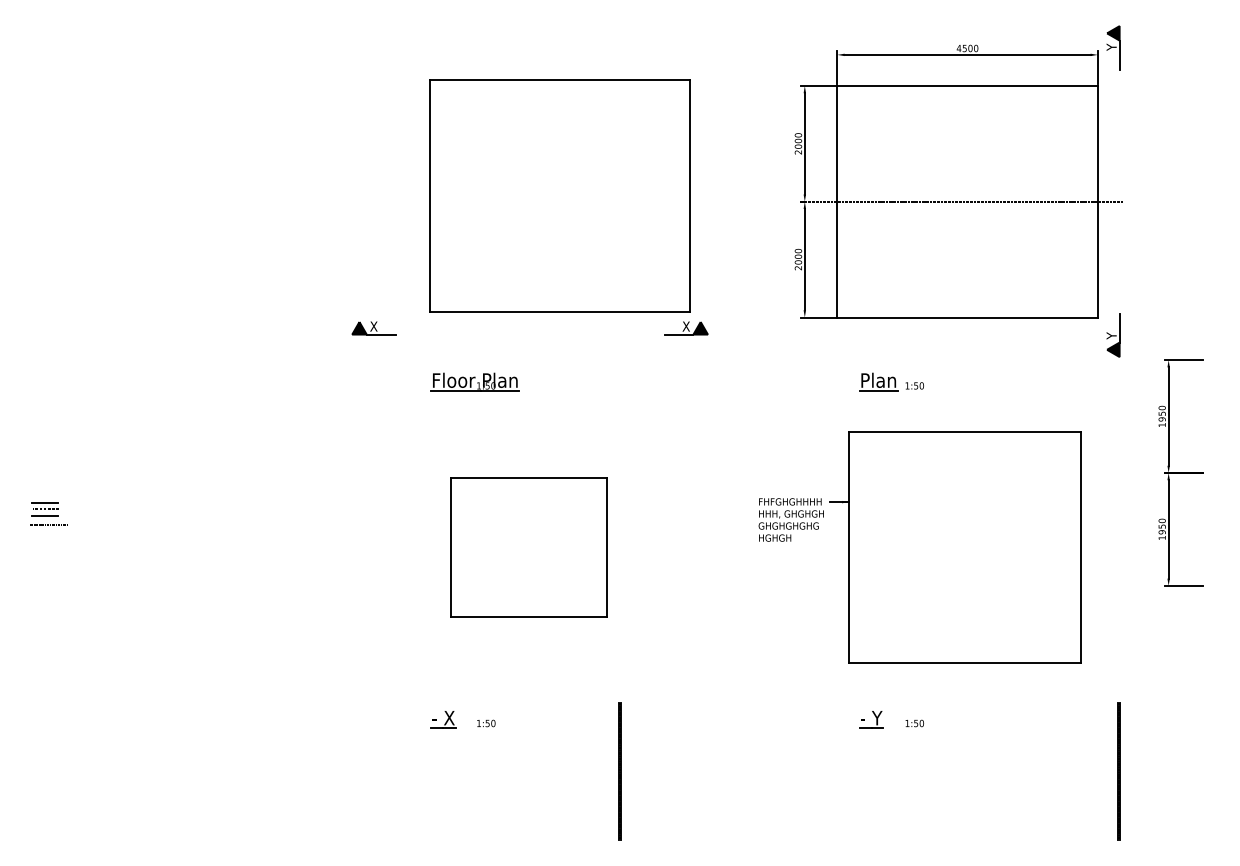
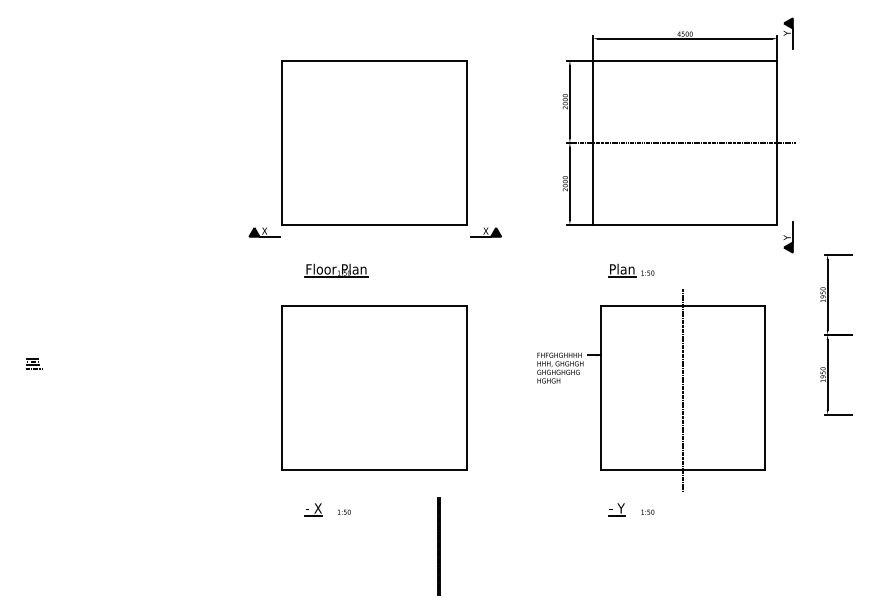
part: (559, 195) -> (374, 142), moved
part: (48, 513) -> (34, 363), size x0.62
part: (528, 547) -> (374, 387), size x1.67
line: (964, 551) -> (683, 390), added
line: (1118, 771) -> (792, 546), removed

